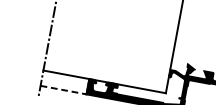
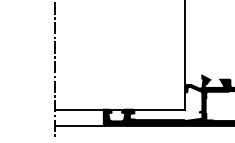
line: (63, 89) -> (79, 125), dashed -> solid

